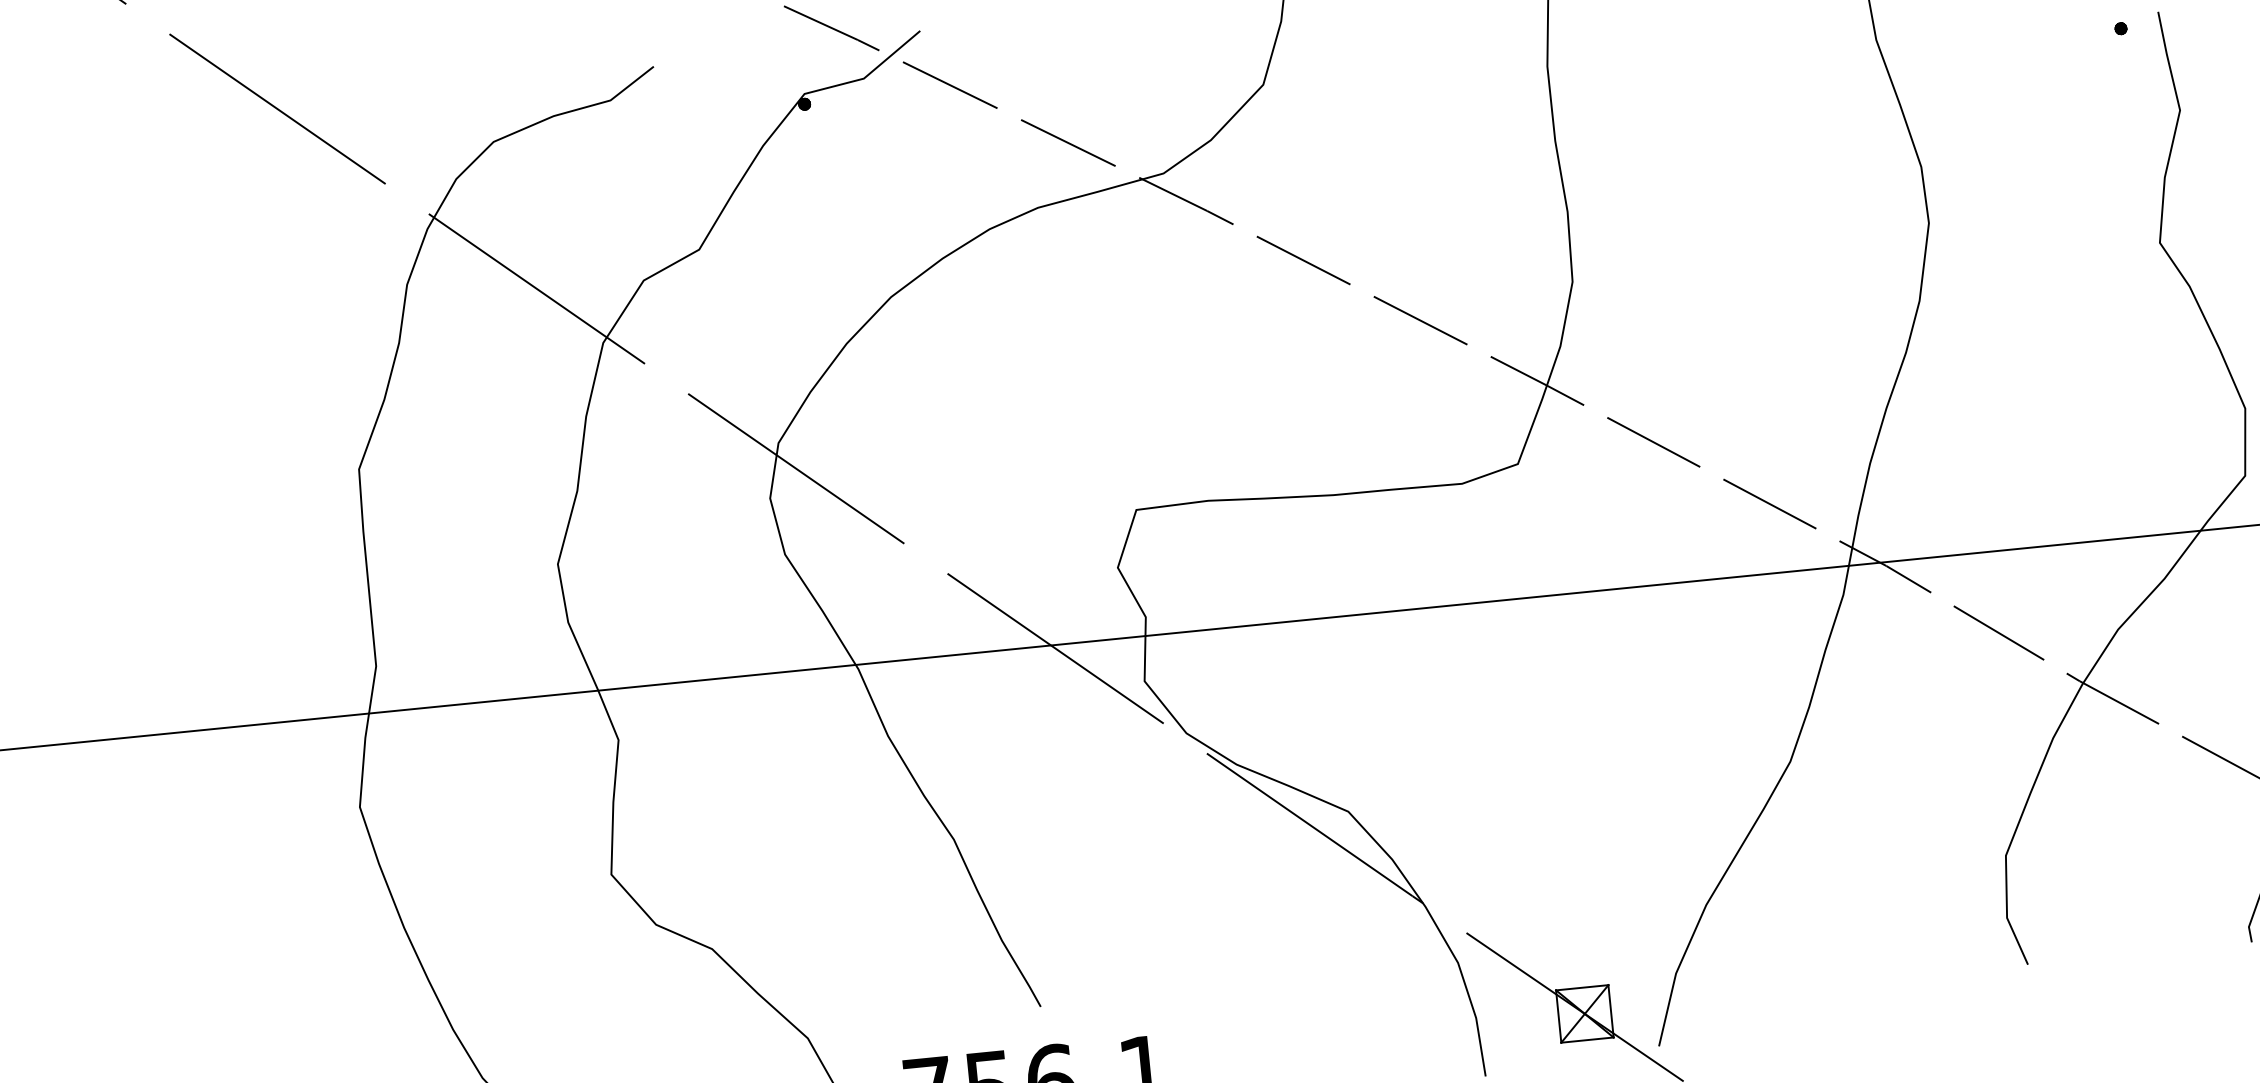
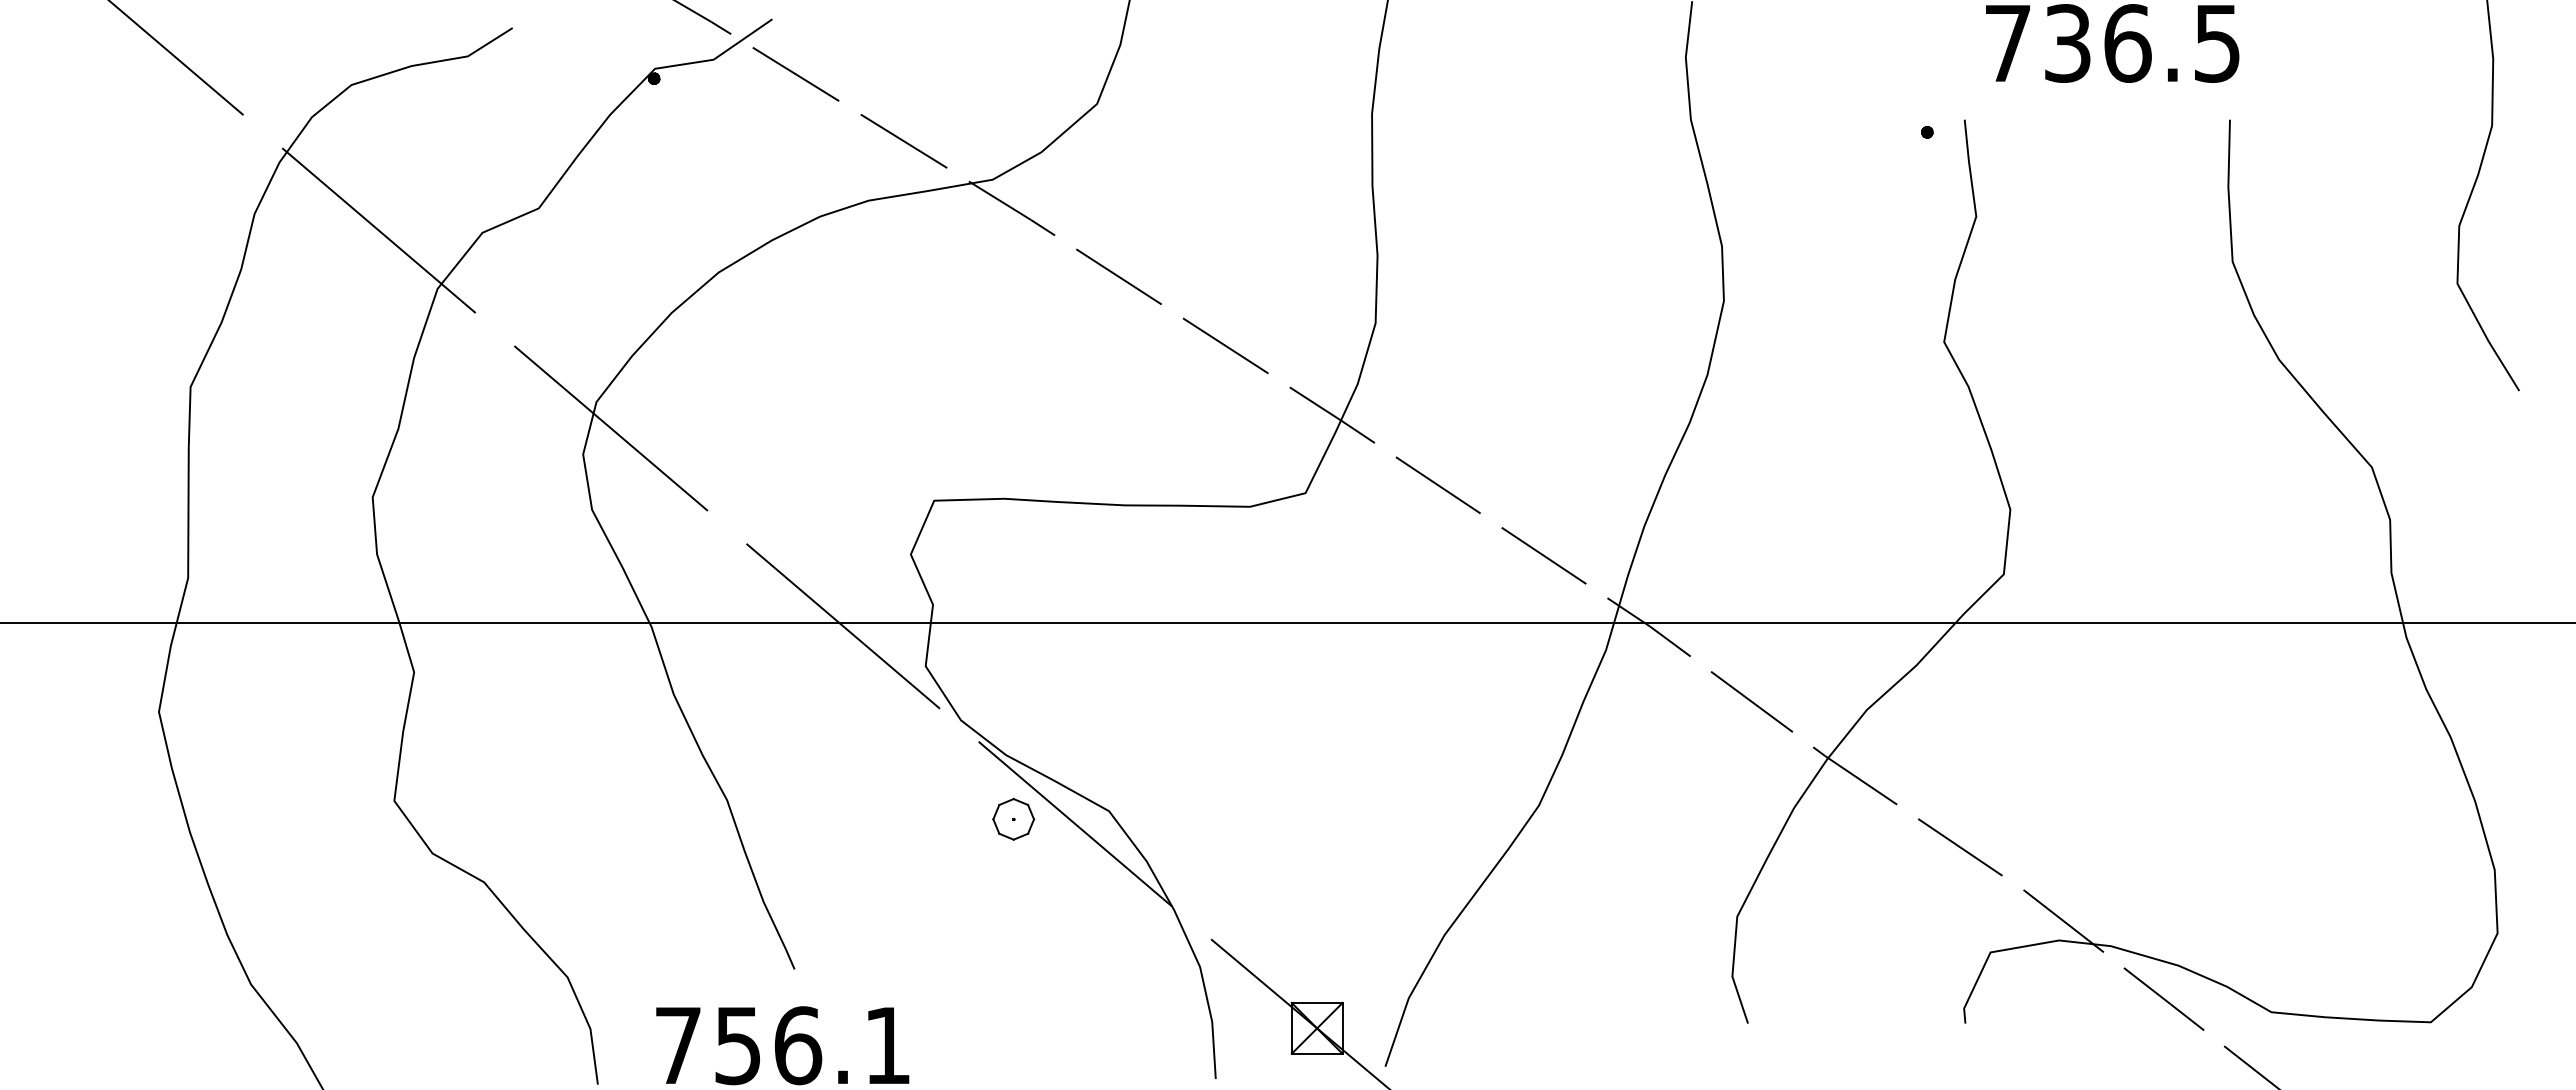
part: (1250, 830) -> (1013, 819), added

